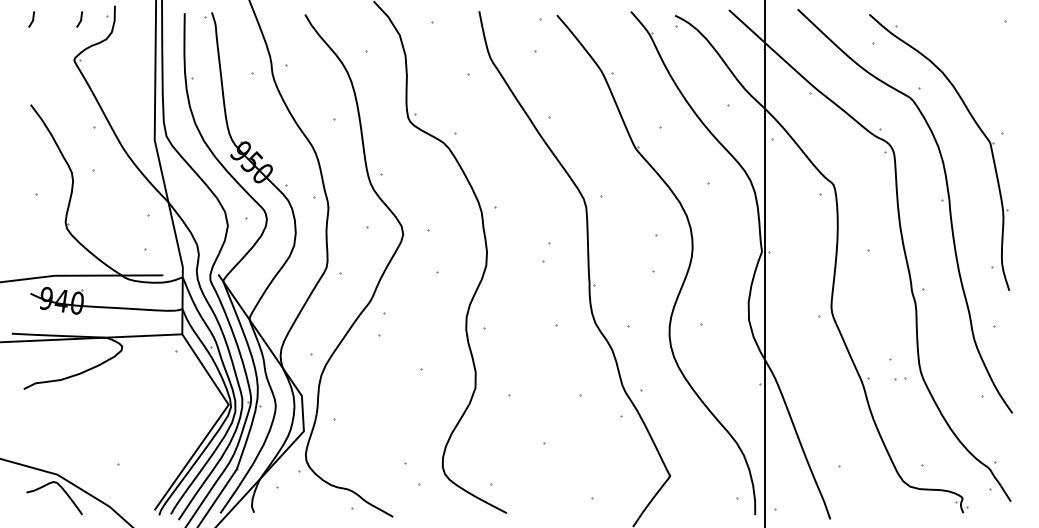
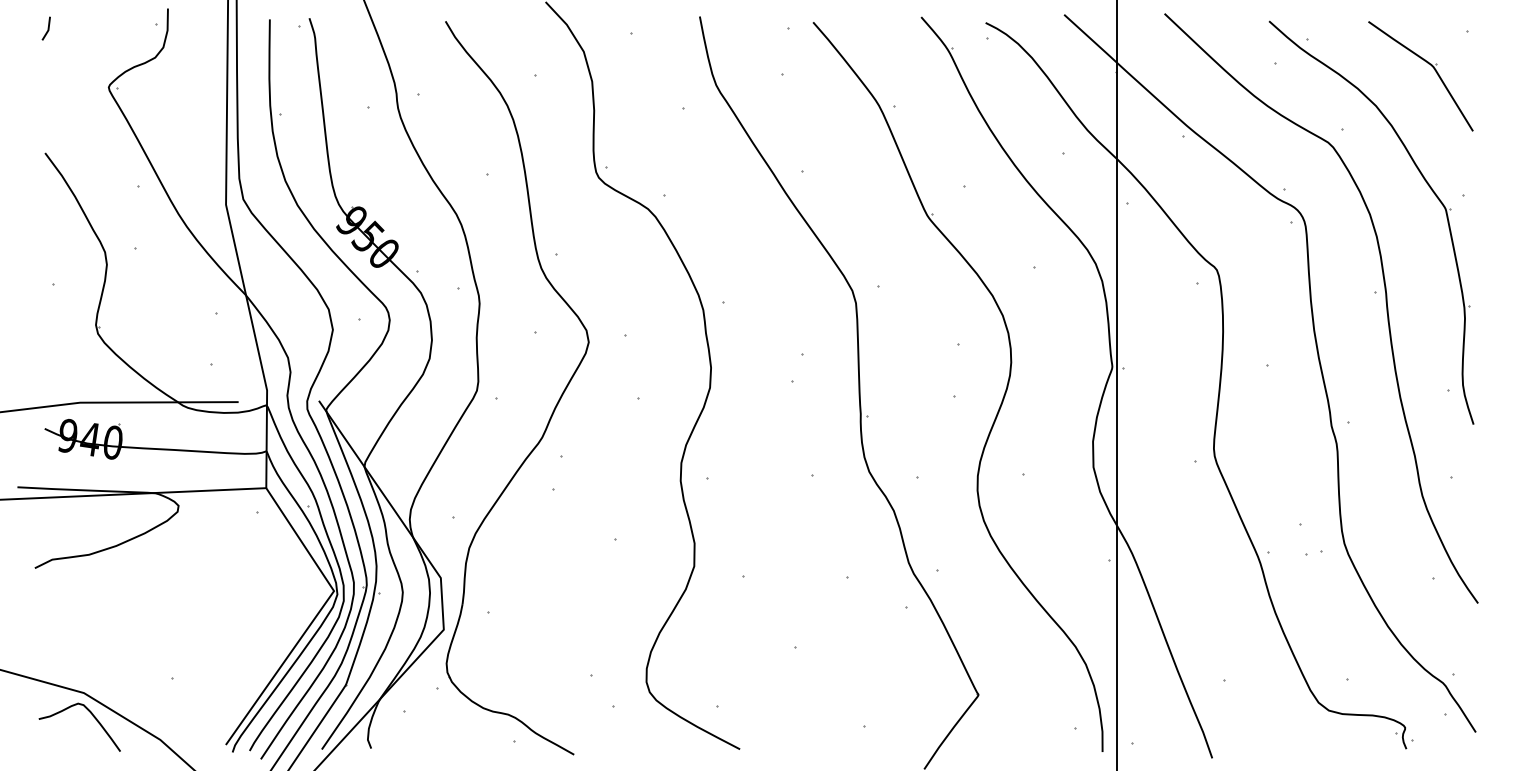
line: (80, 19) -> (117, 28), removed
part: (978, 44) -> (1428, 65), added

